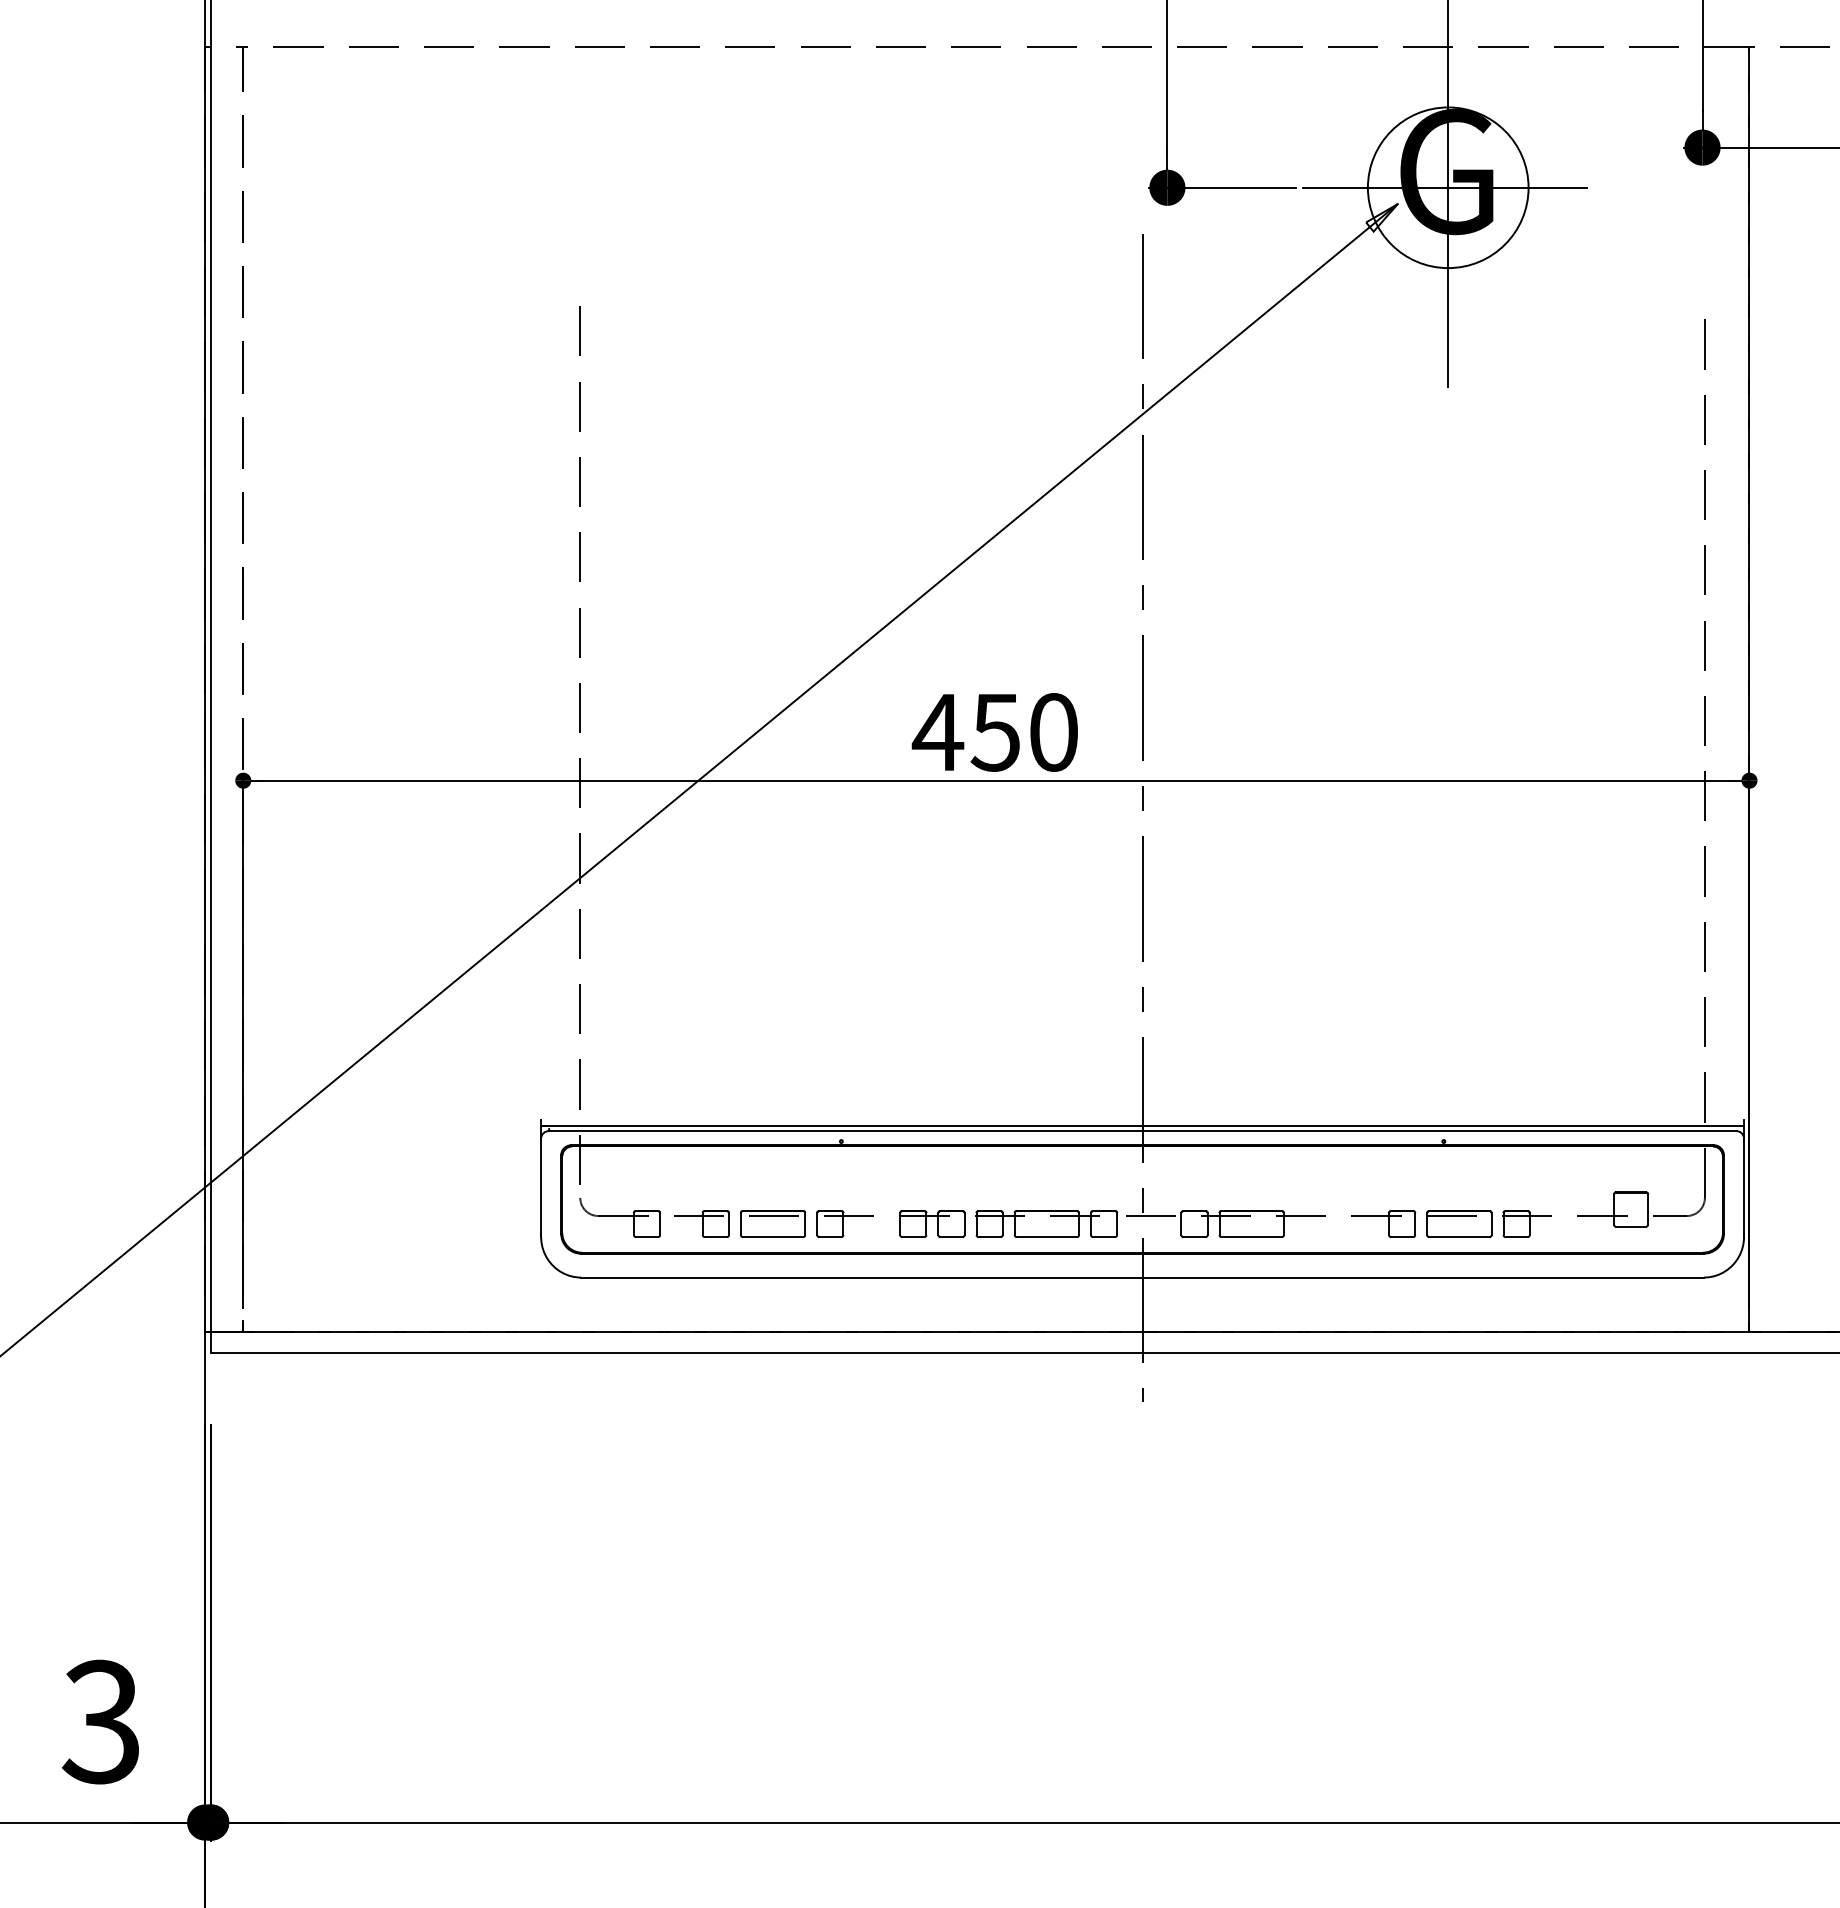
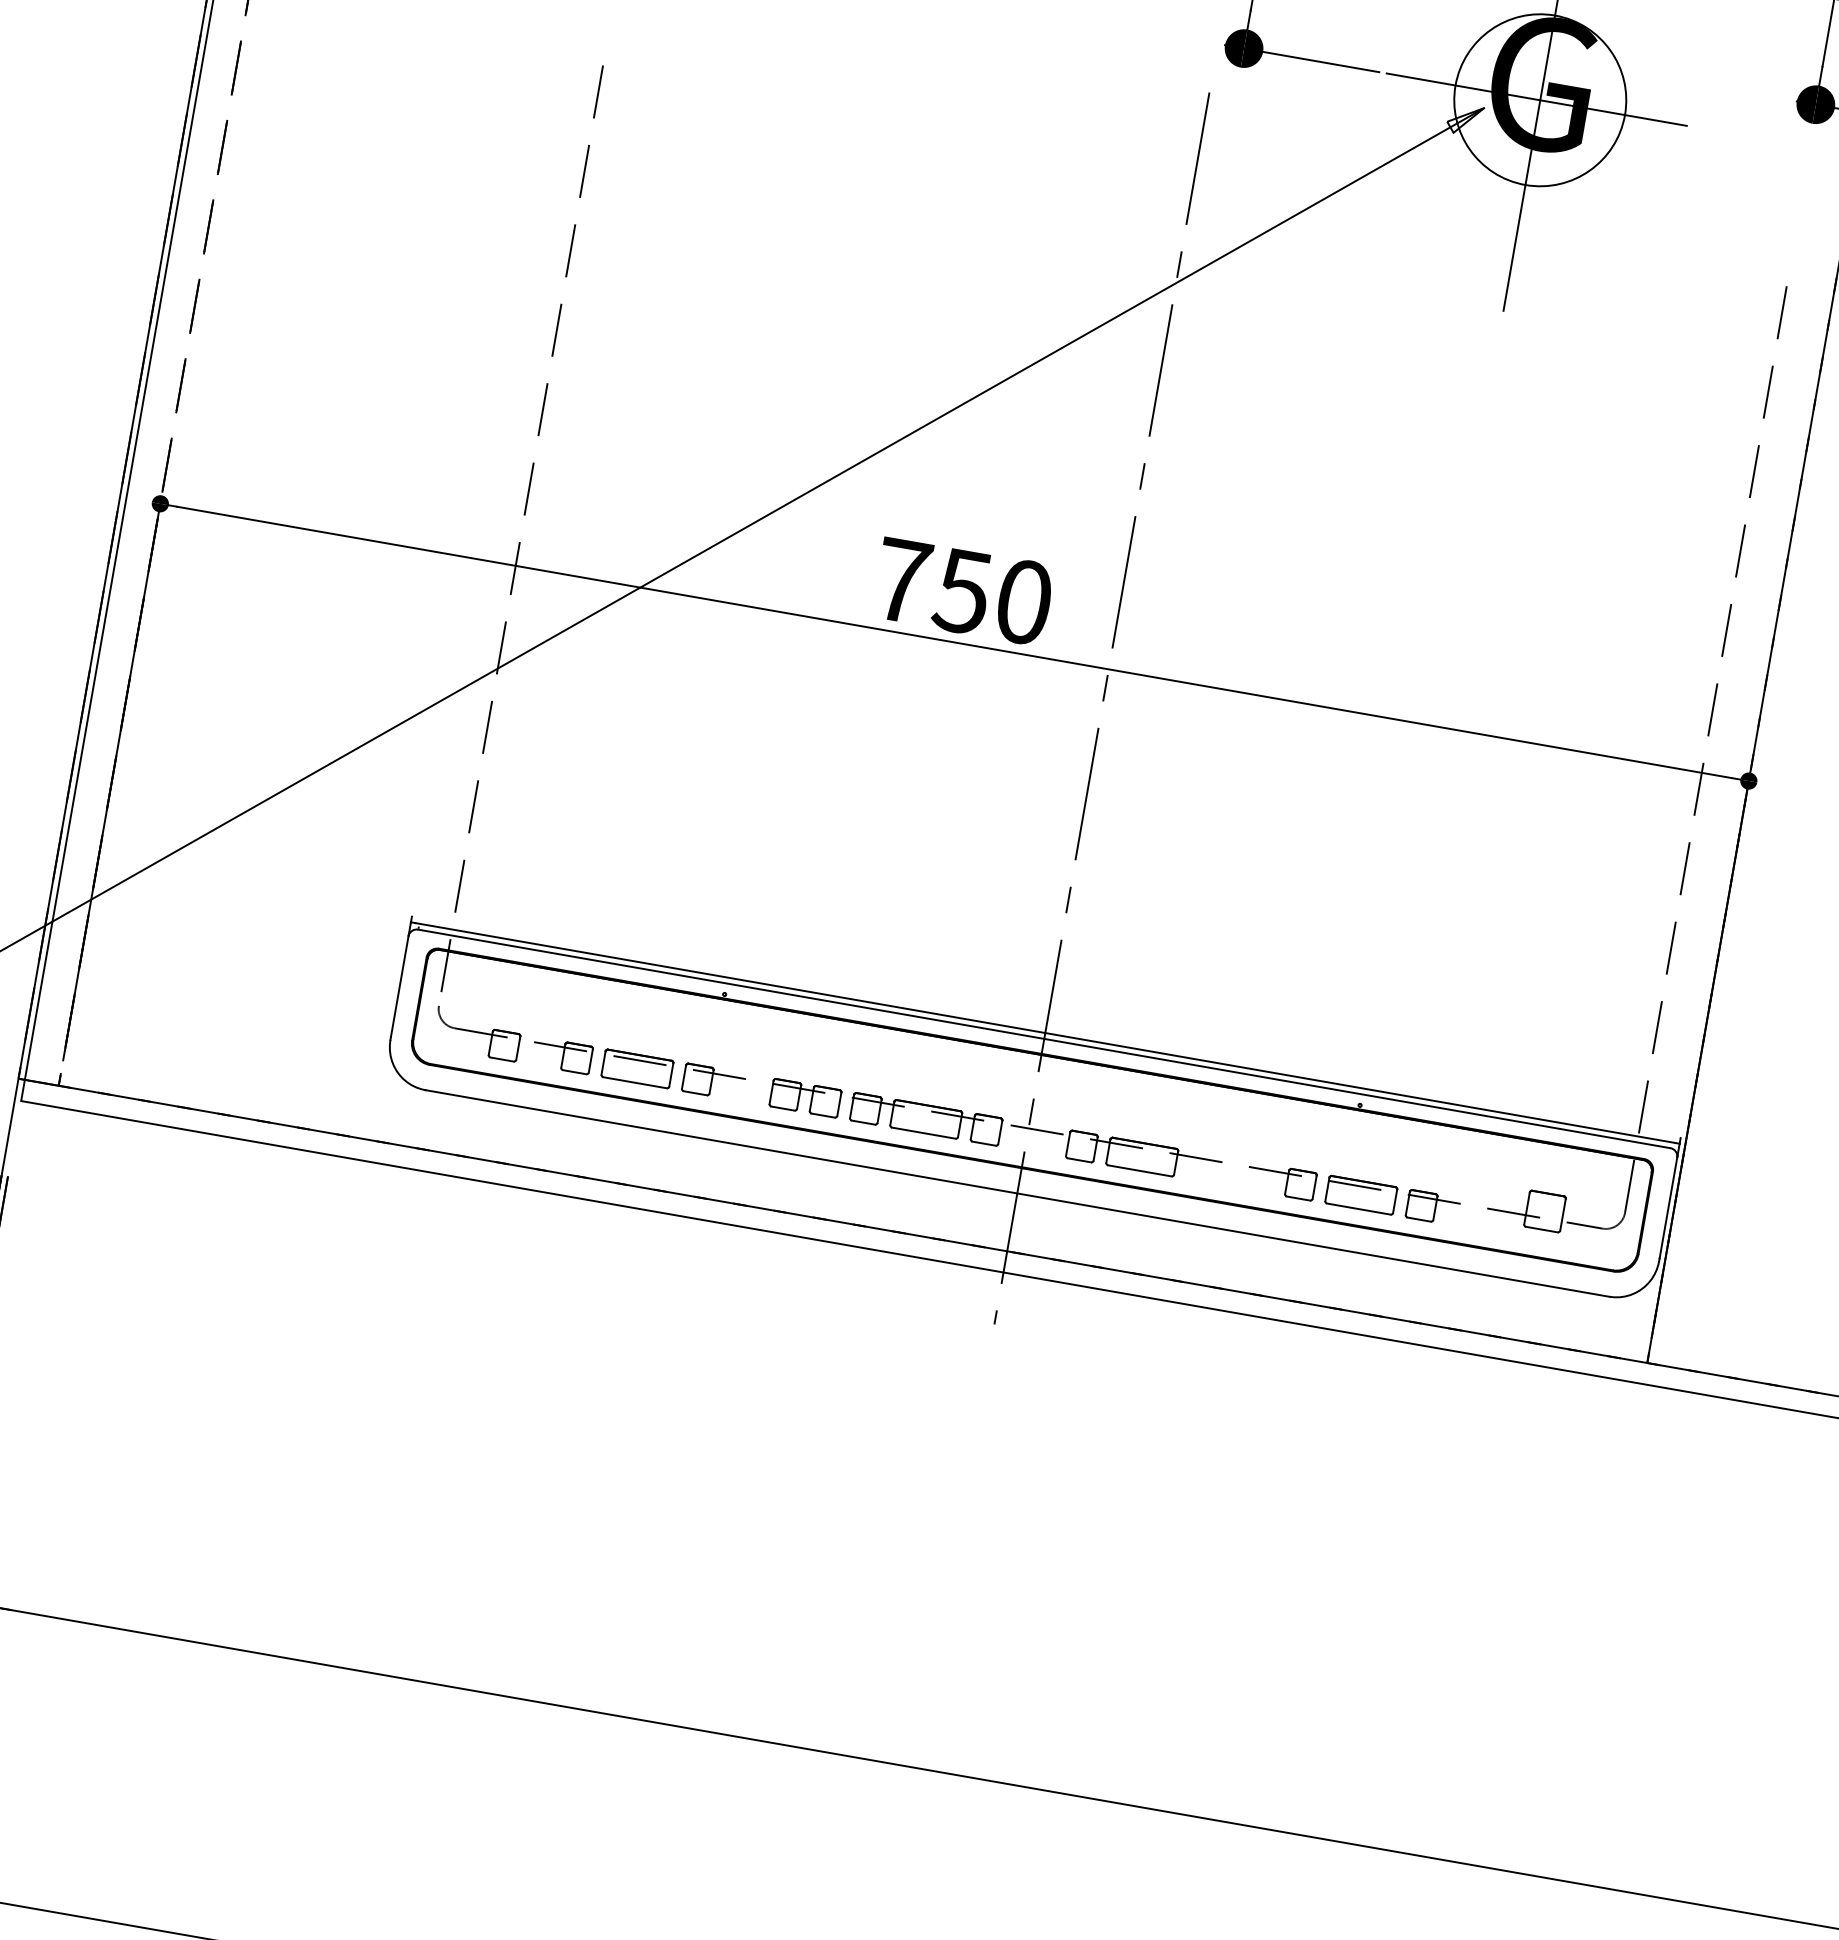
text: (937, 732) -> (901, 580), 450 -> 750

